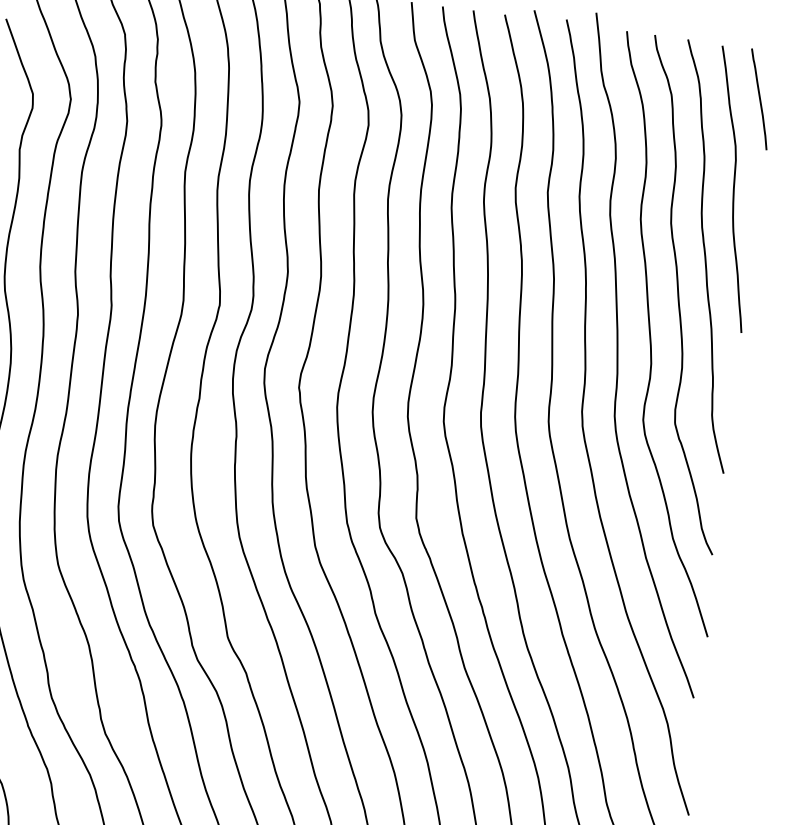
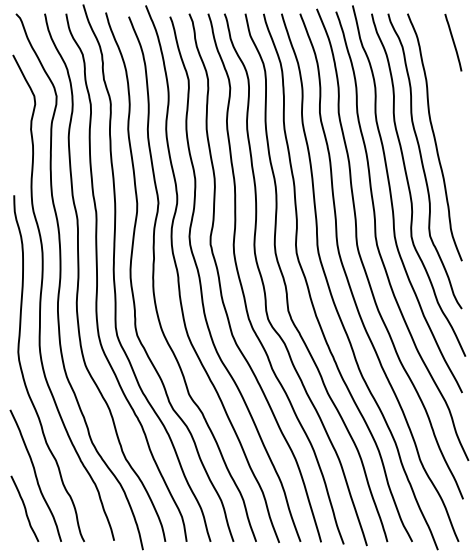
curve: (731, 189) -> (444, 96), removed

